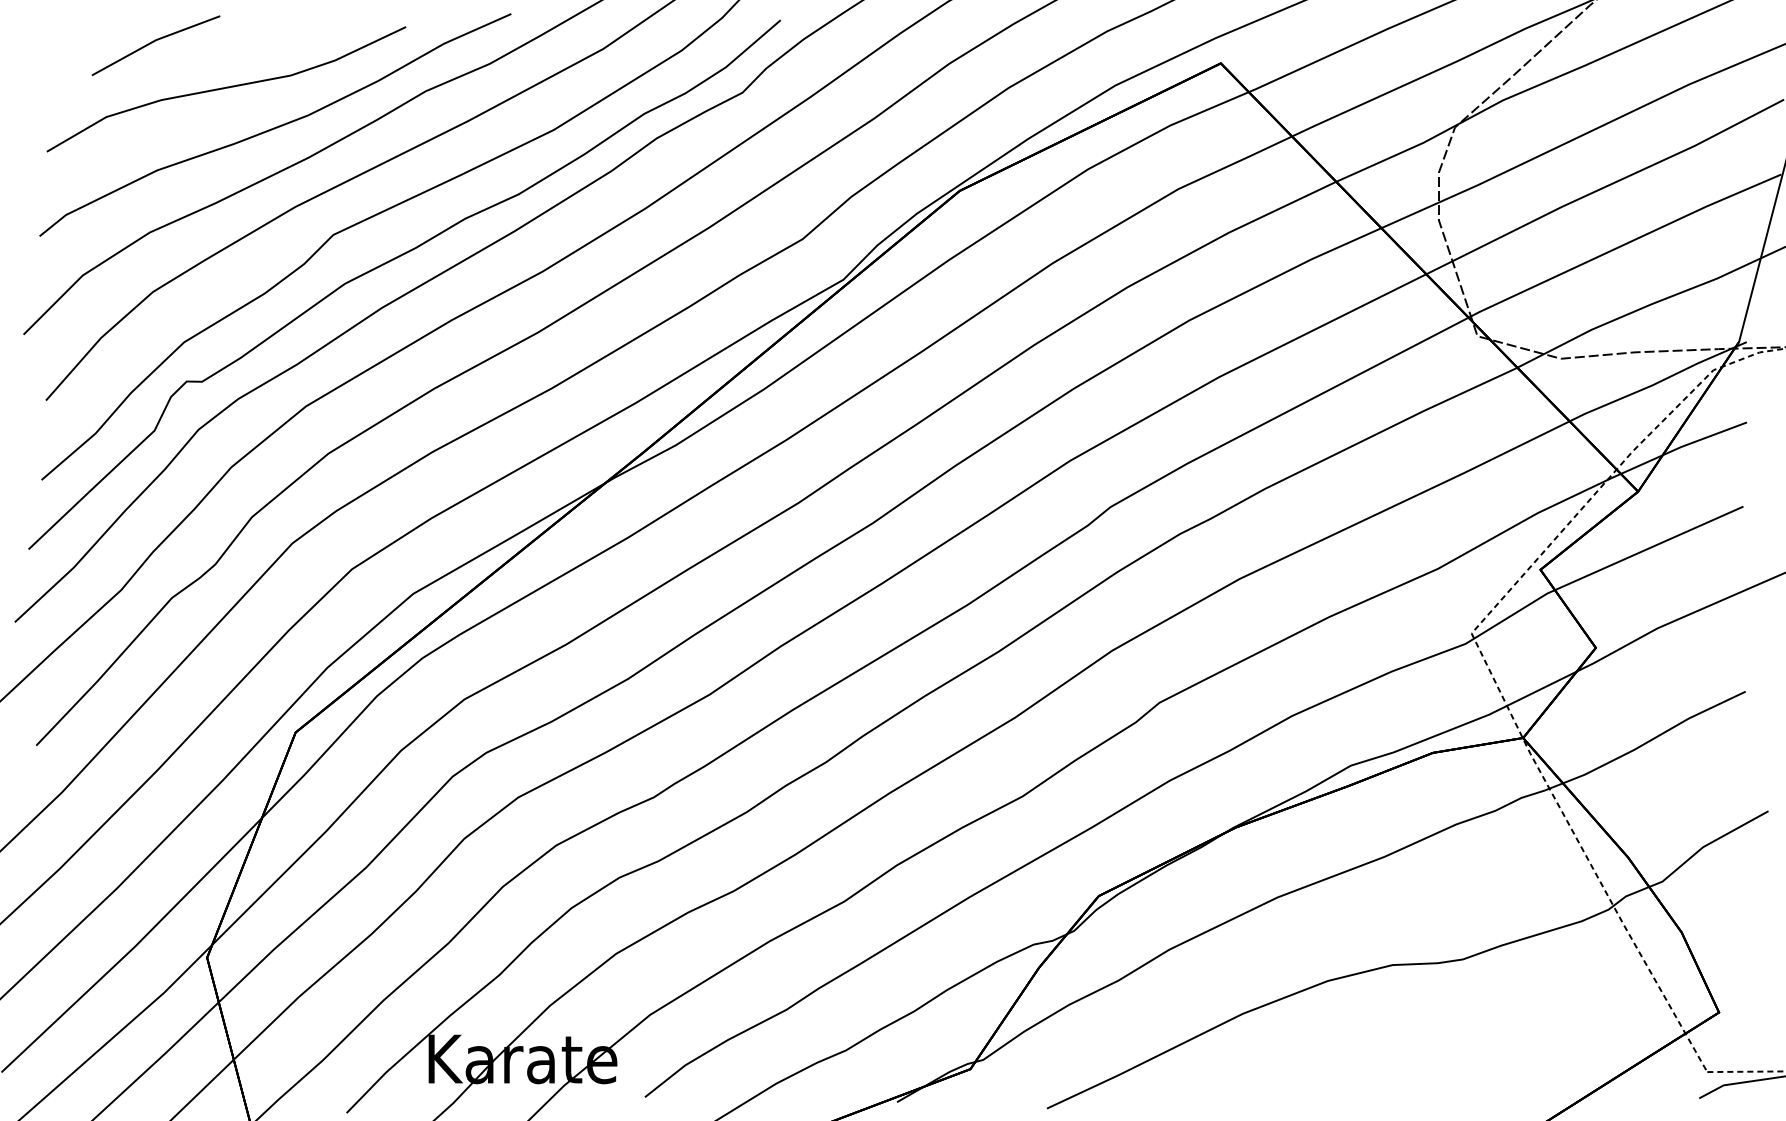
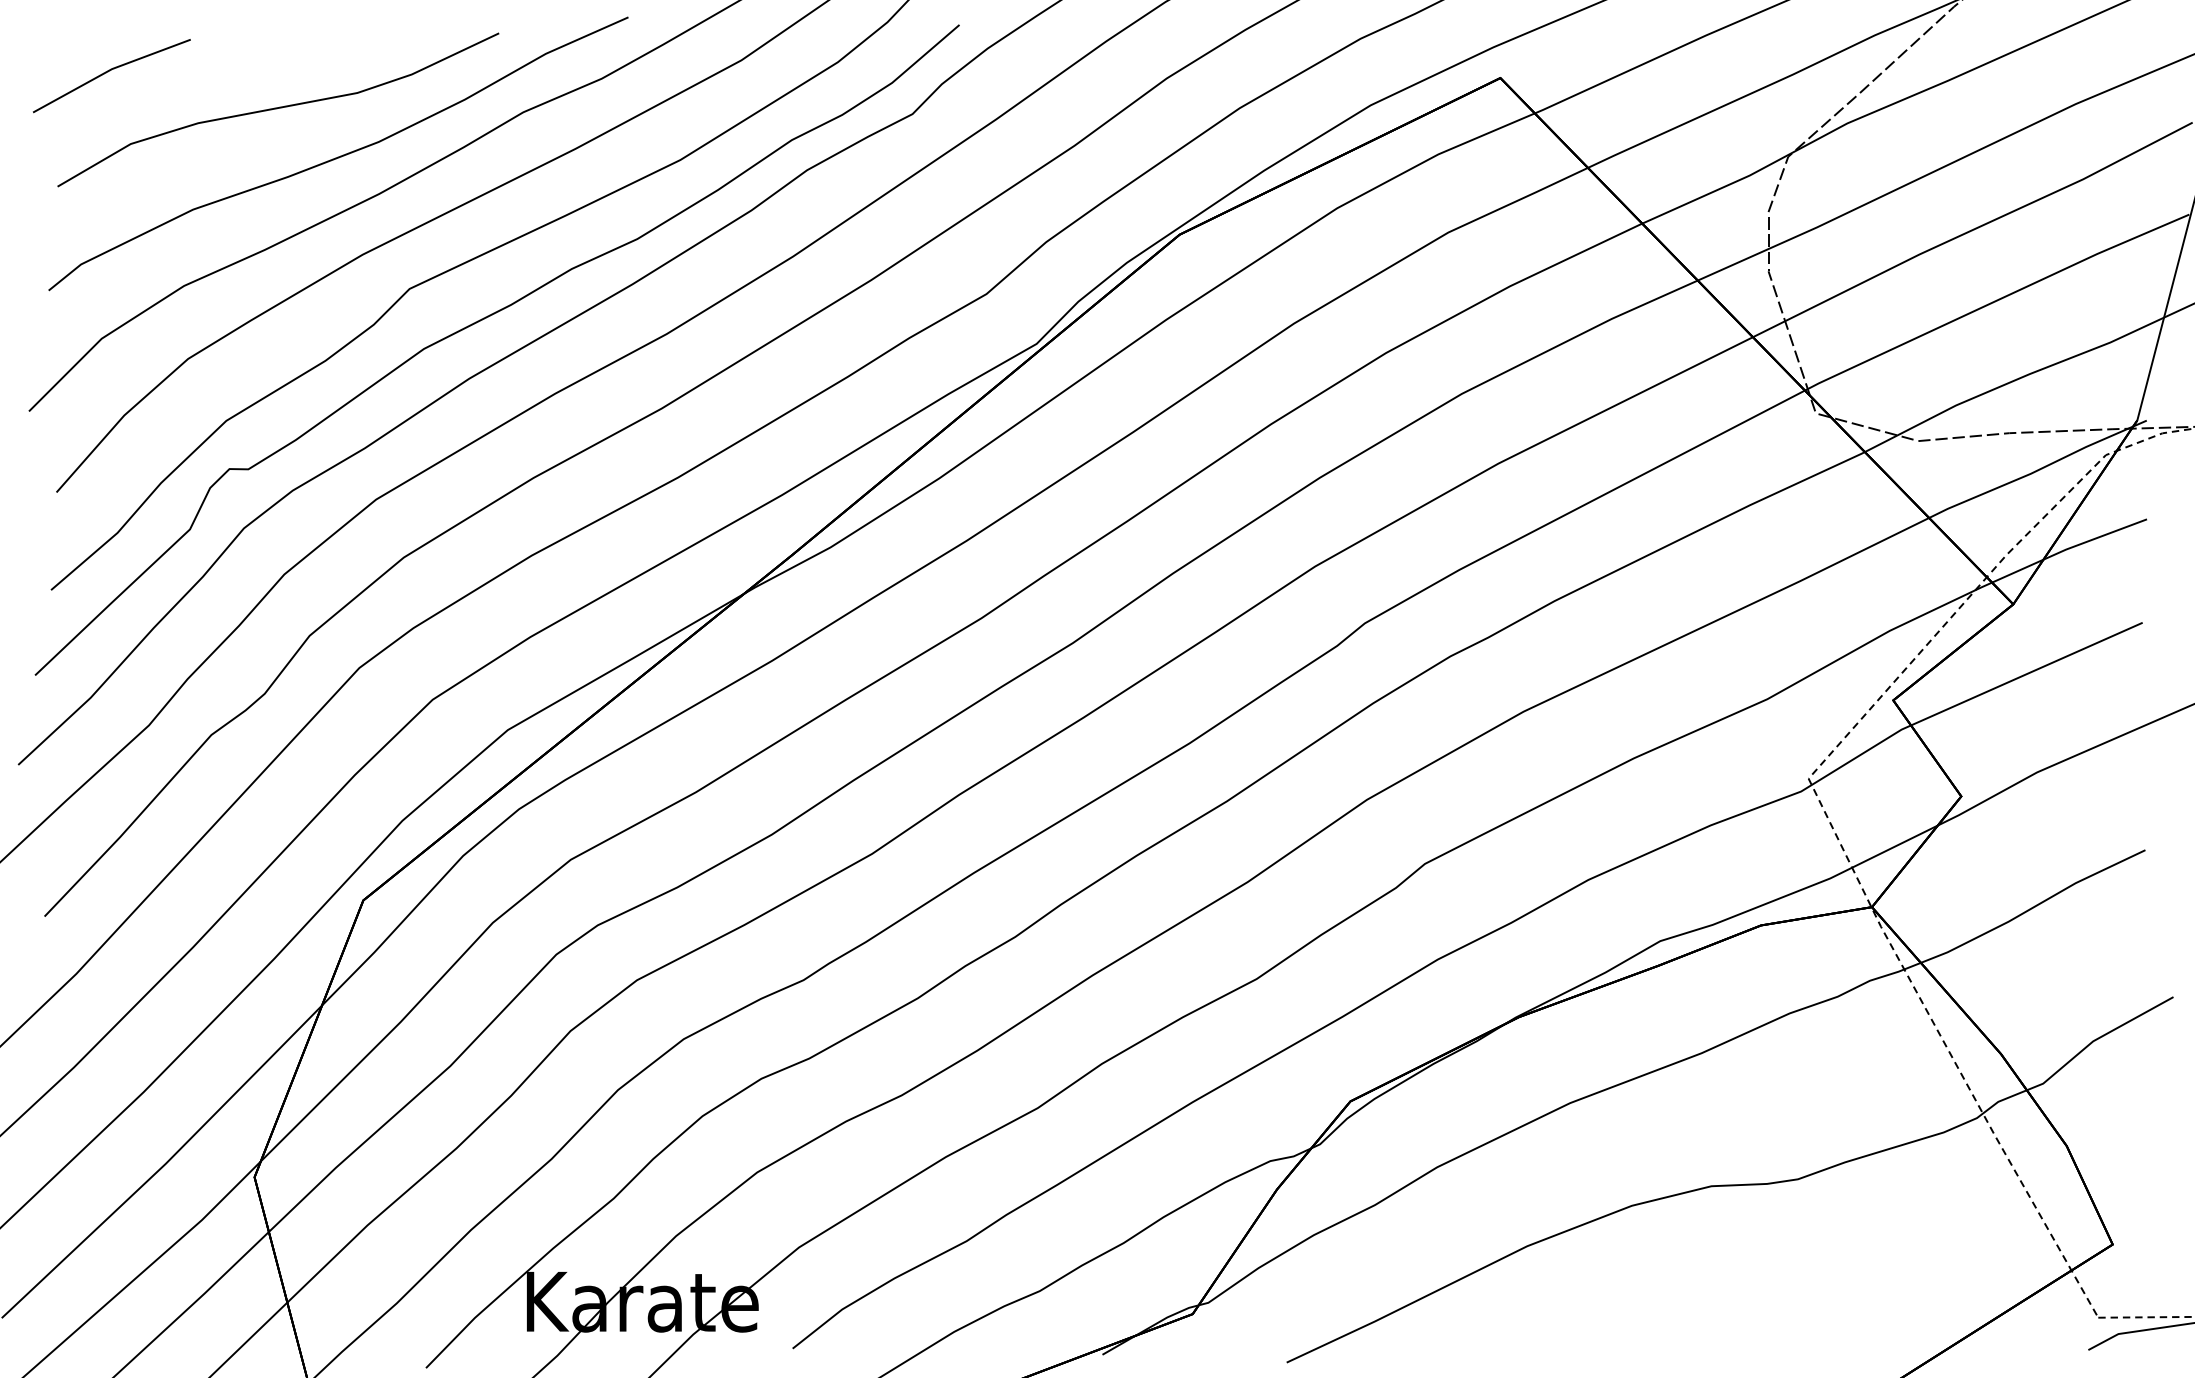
line: (154, 42) -> (109, 72), moved

